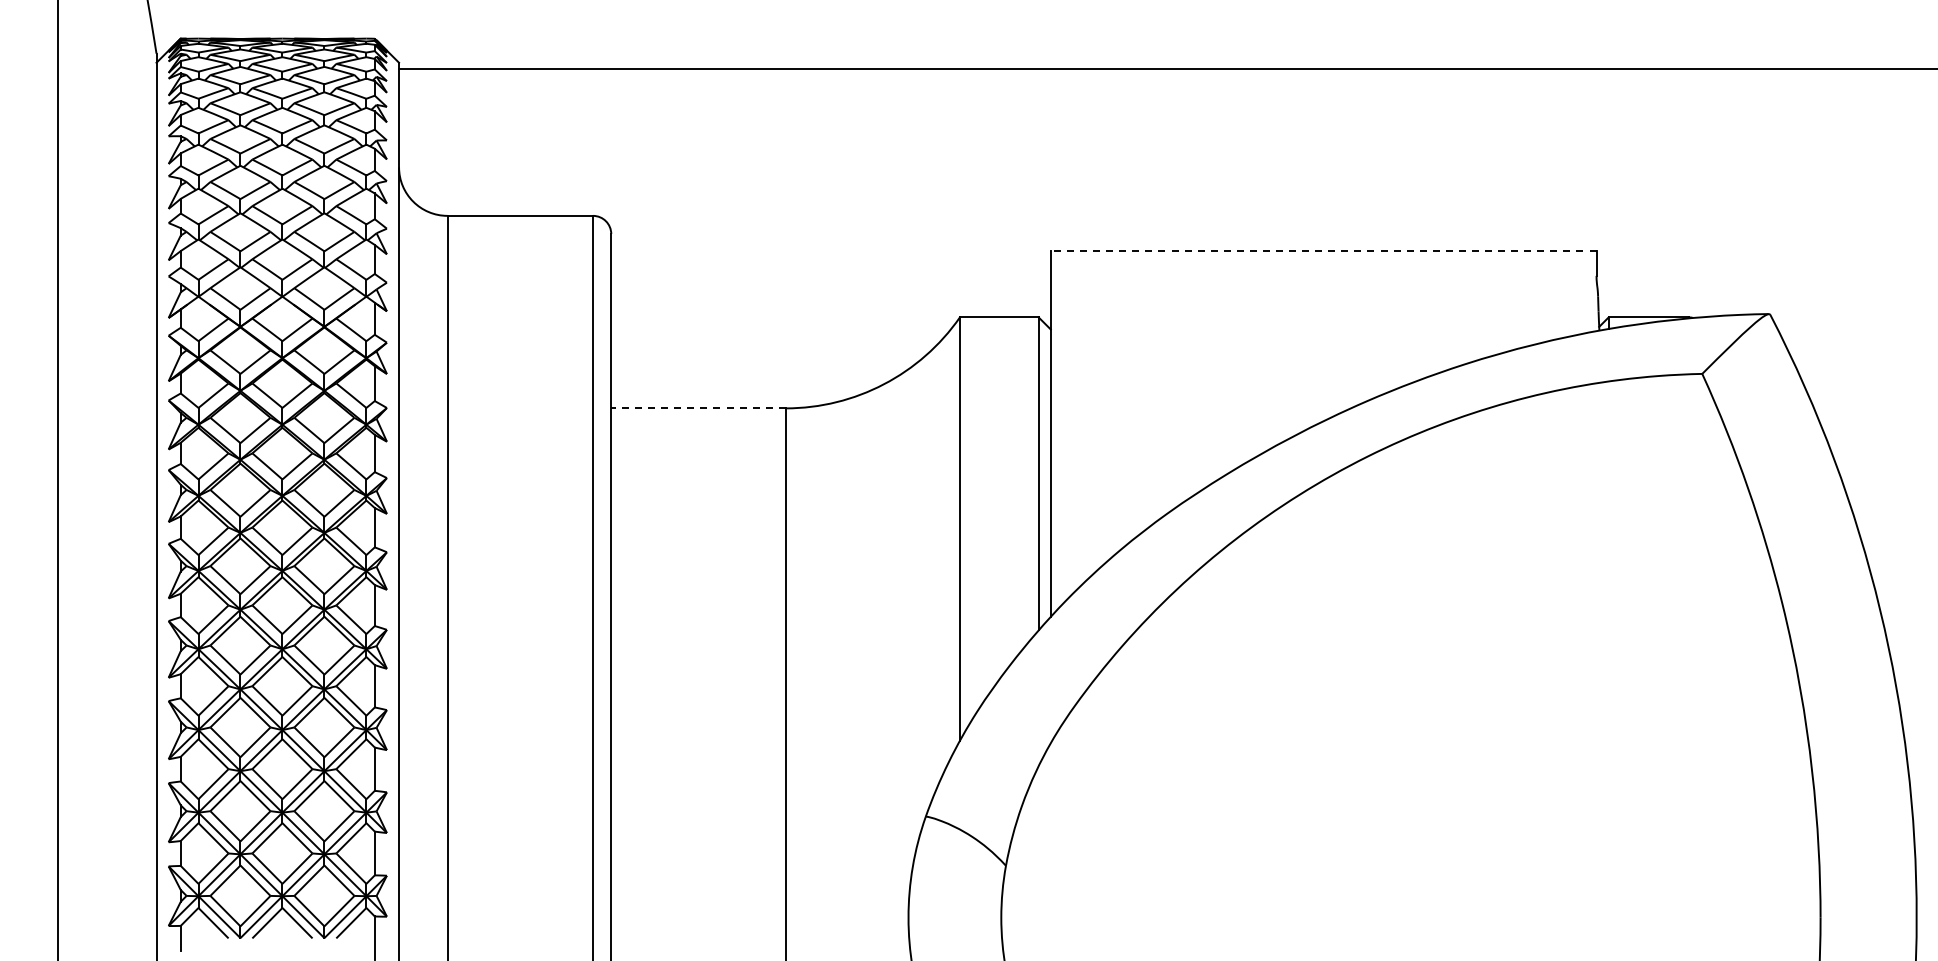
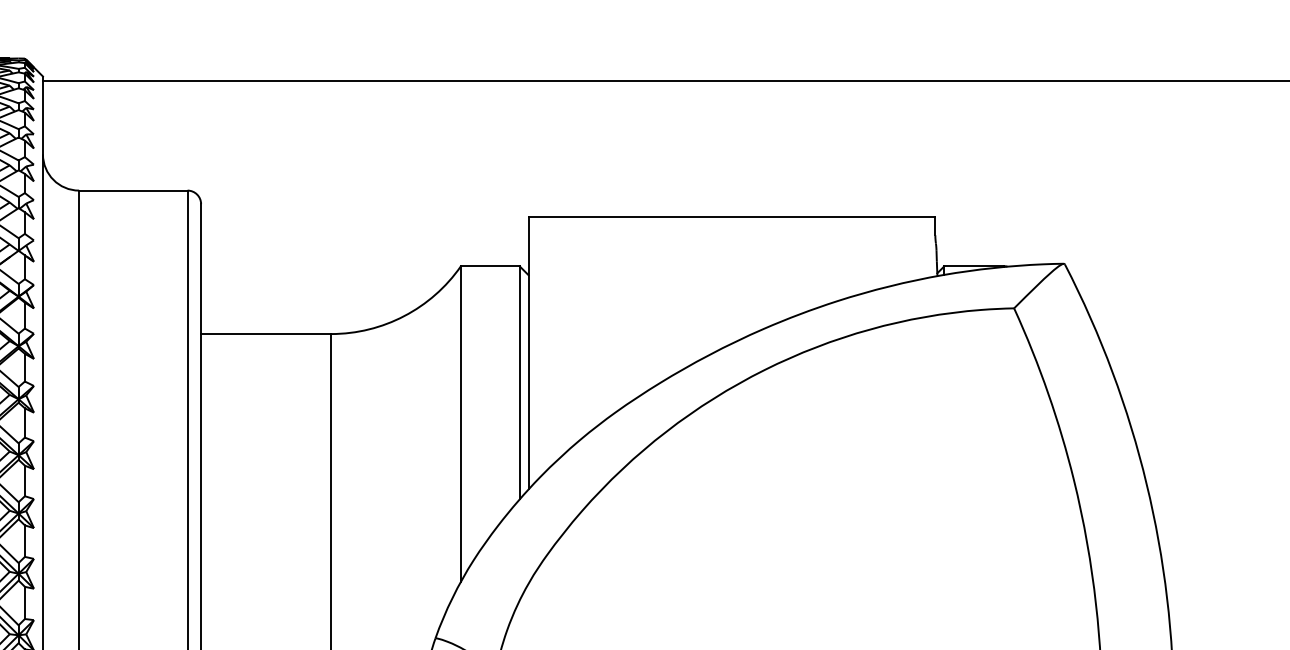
line: (1323, 250) -> (731, 216), dashed -> solid
line: (698, 408) -> (266, 334), dashed -> solid

